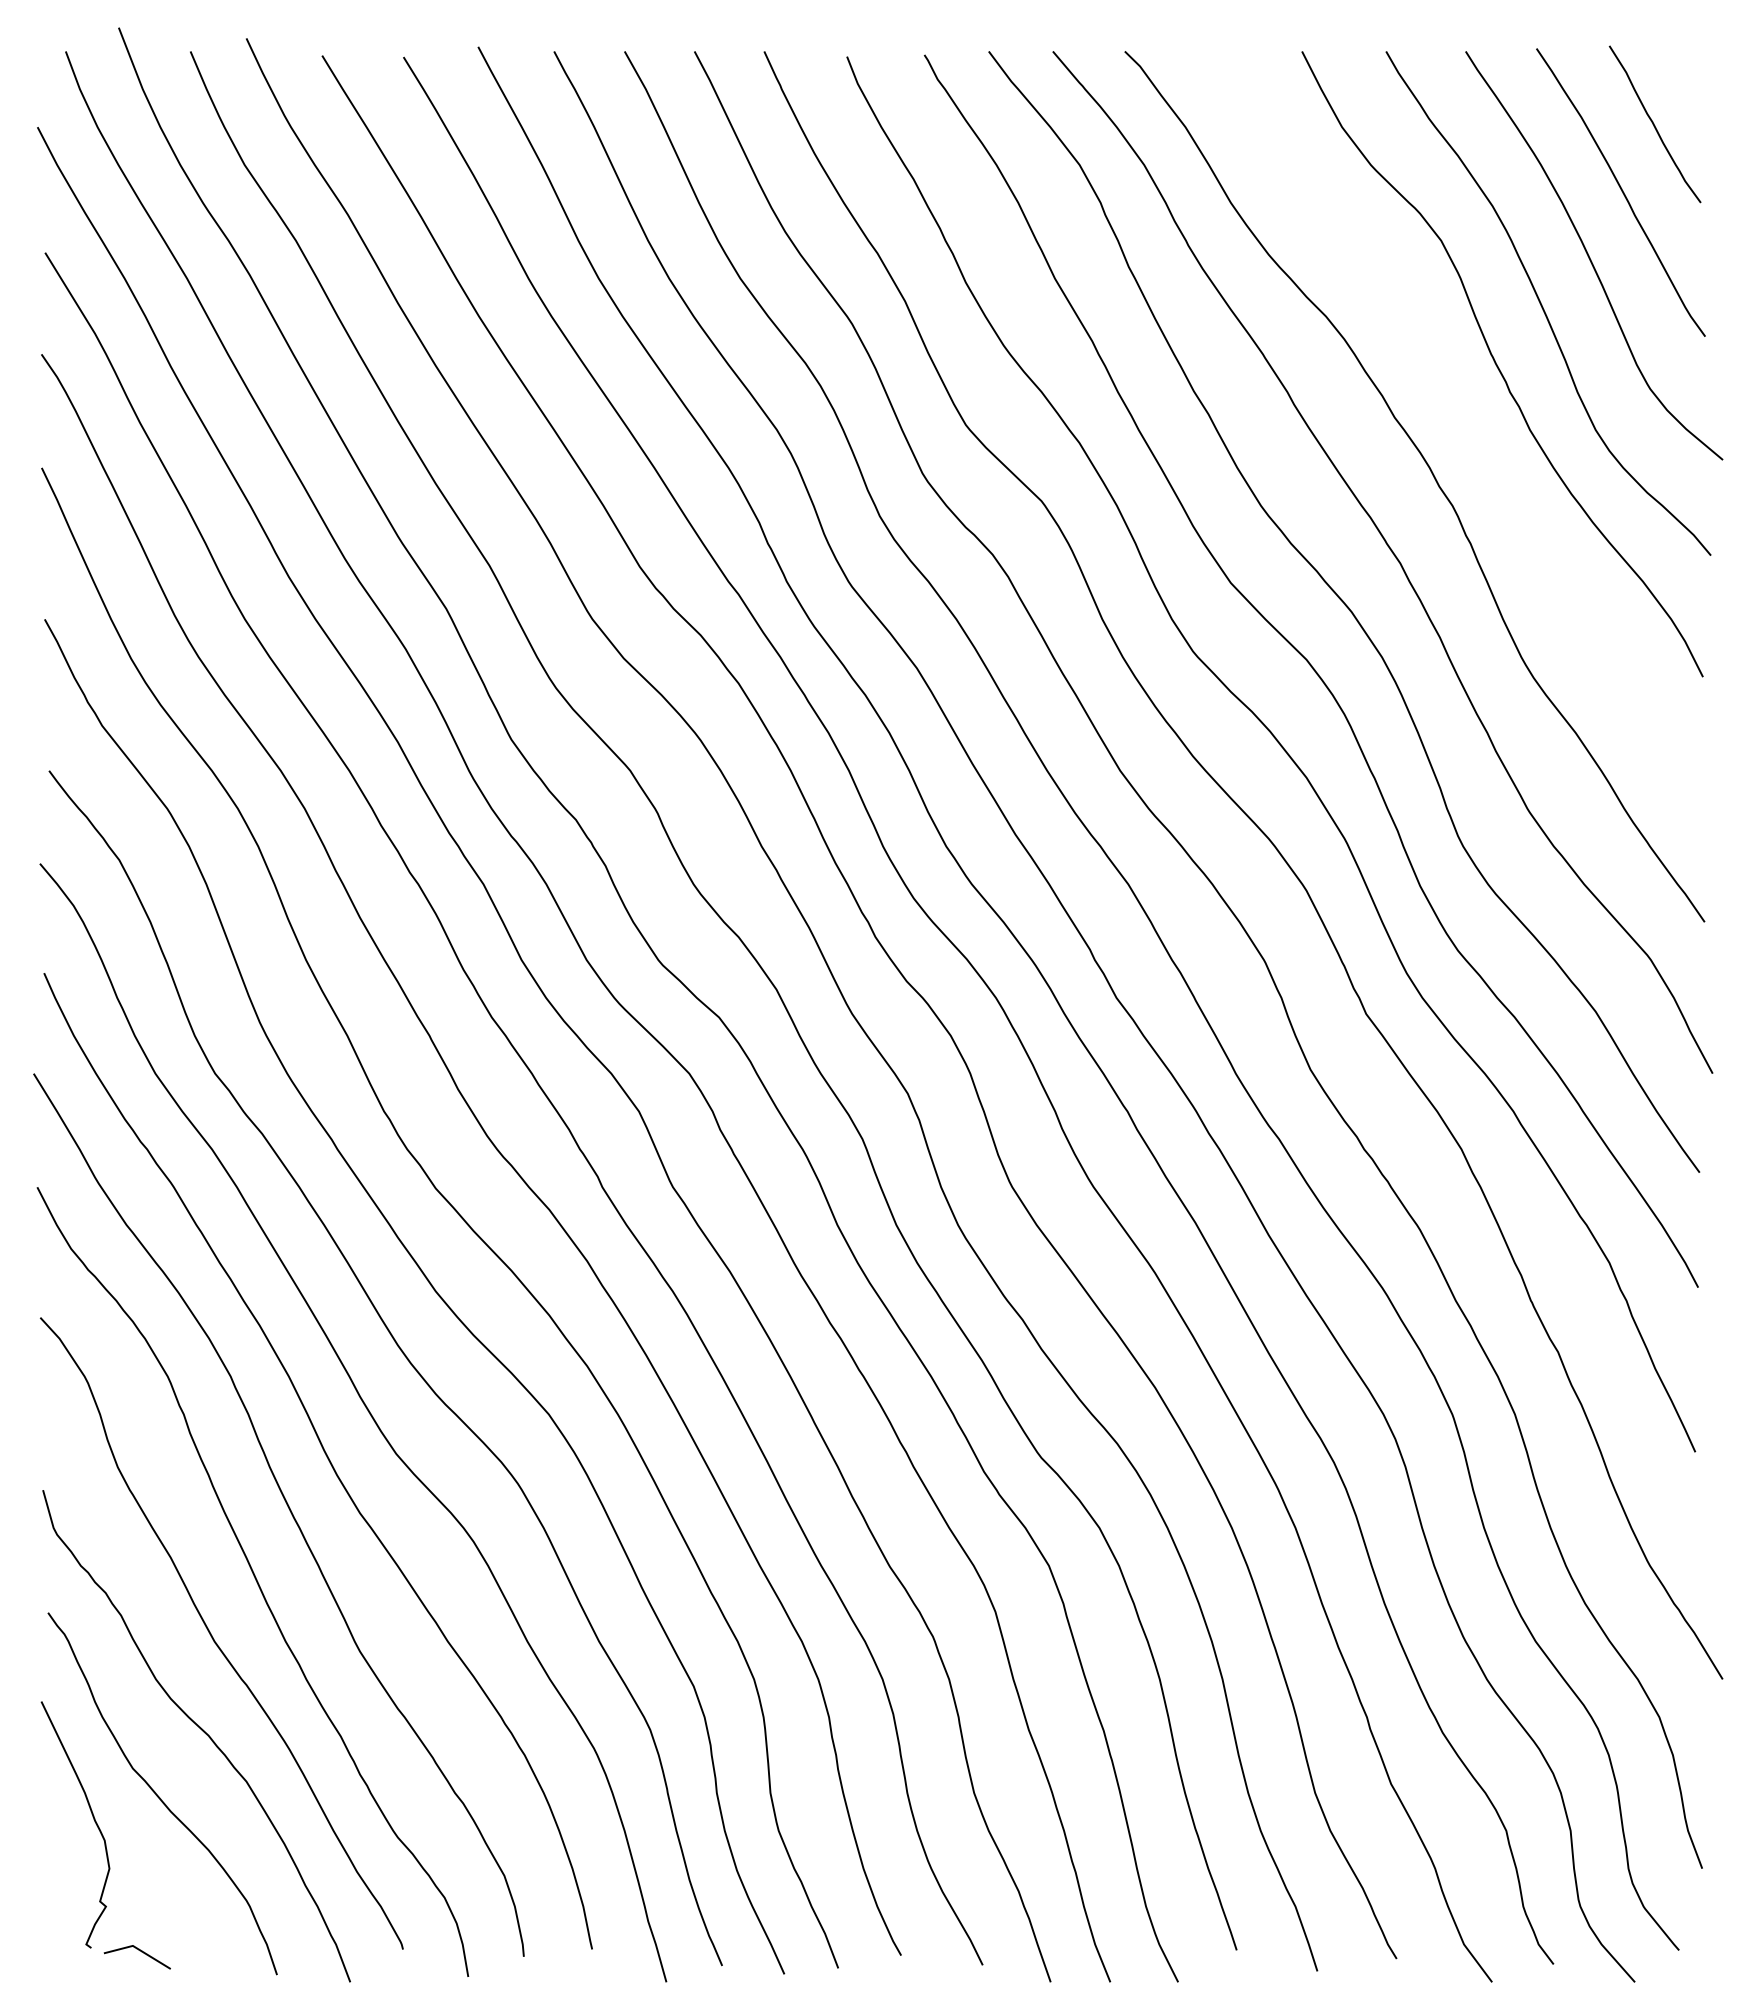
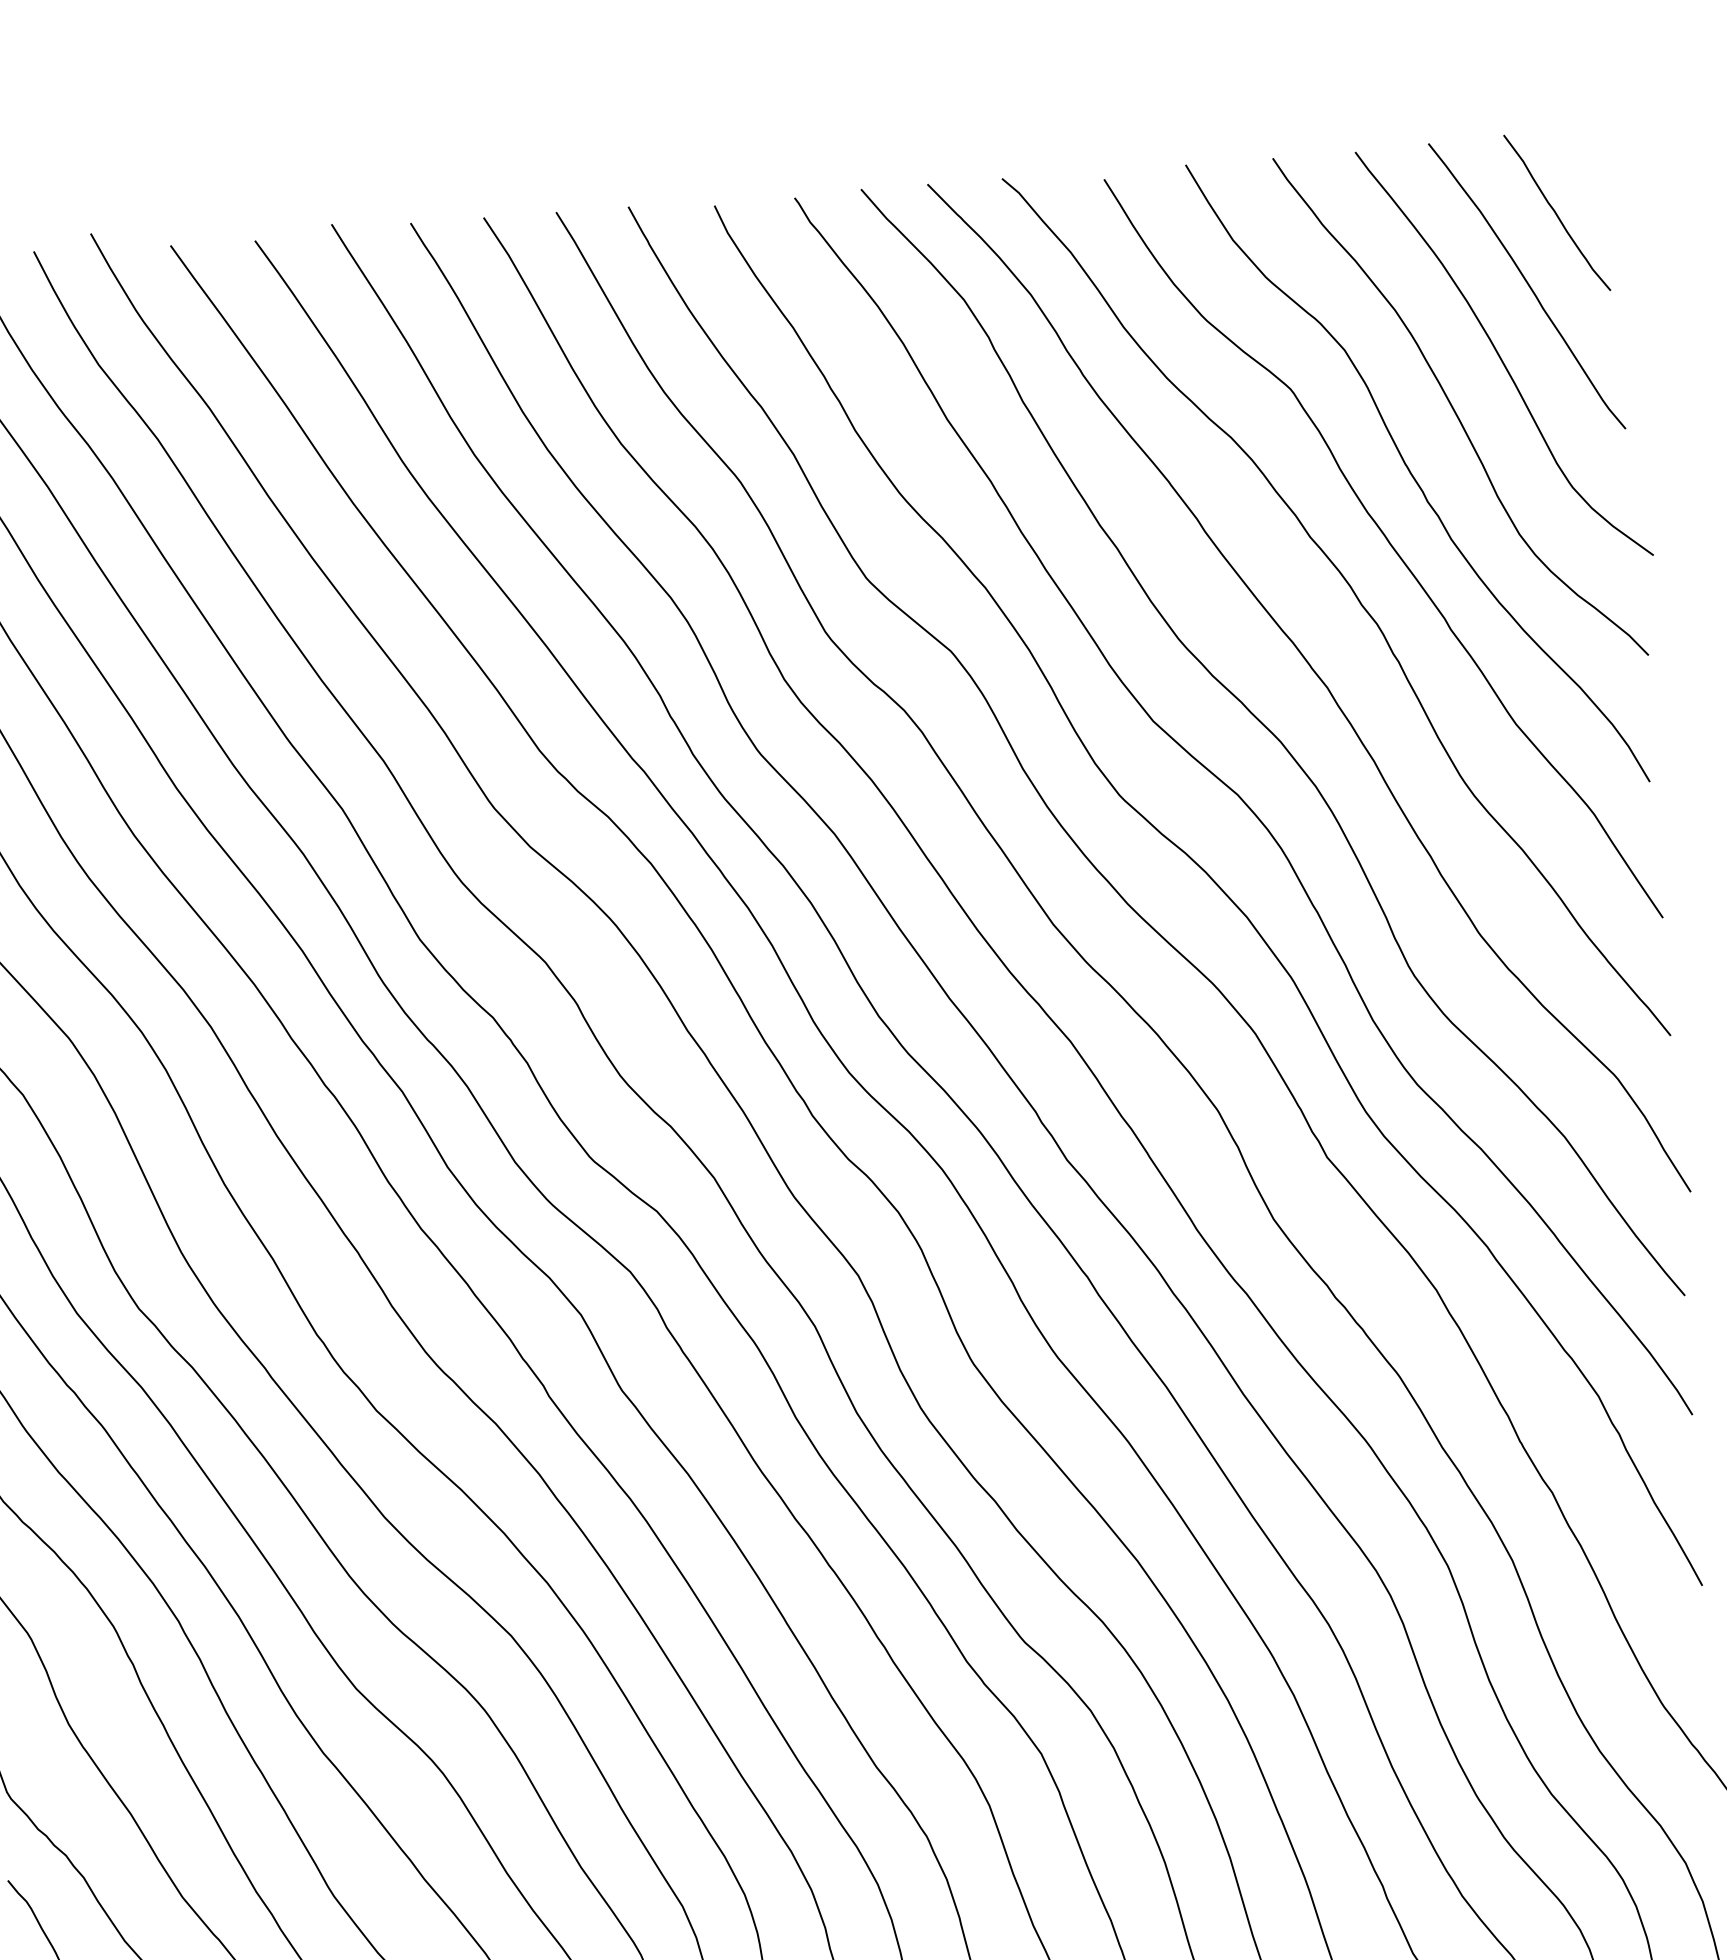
curve: (1470, 431) -> (1389, 545), added

